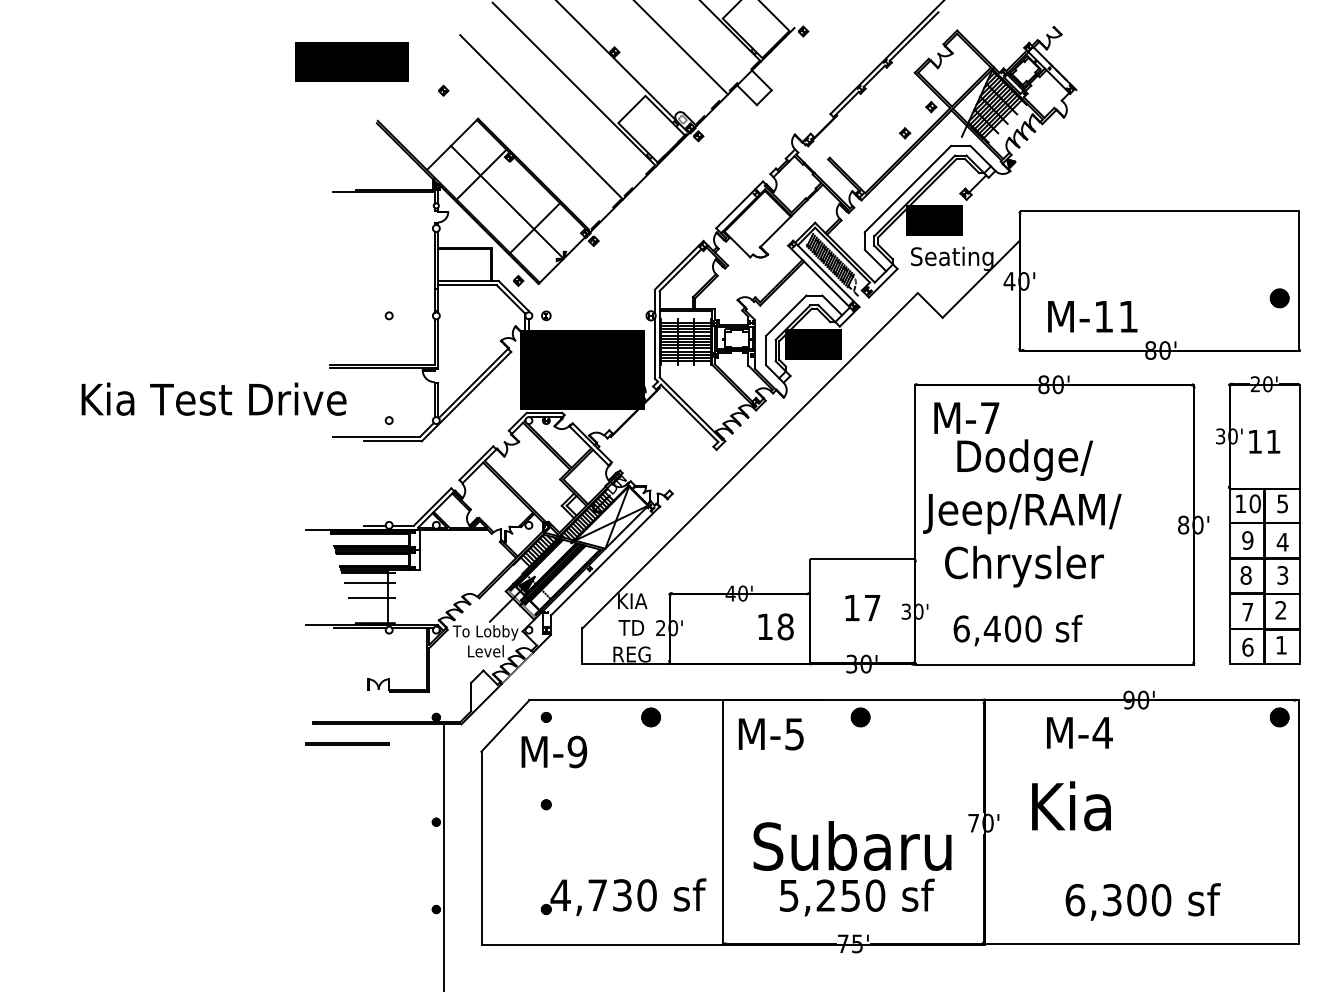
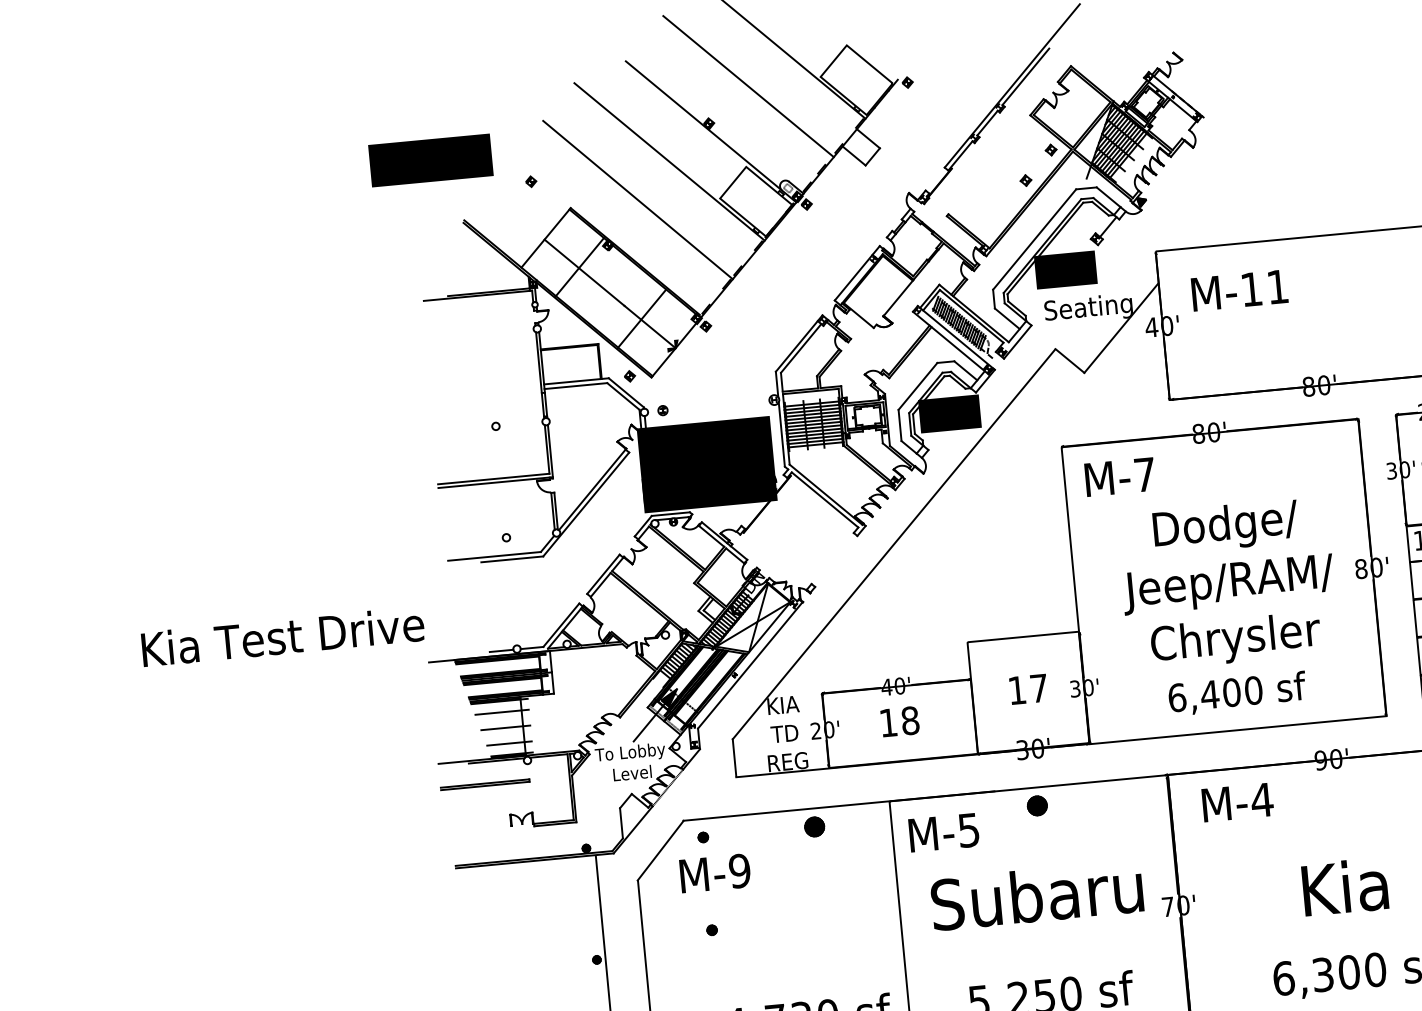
text: (1092, 316) -> (1239, 290), moved
text: (213, 398) -> (282, 636), moved
text: (1022, 513) -> (1228, 584), moved
line: (373, 612) -> (509, 743), added
text: (775, 626) -> (899, 721), moved
text: (1017, 630) -> (1236, 693), moved
text: (1079, 732) -> (1237, 802), moved
line: (347, 743) -> (485, 784), moved
text: (1071, 806) -> (1345, 887), moved
text: (852, 845) -> (1037, 894), moved

